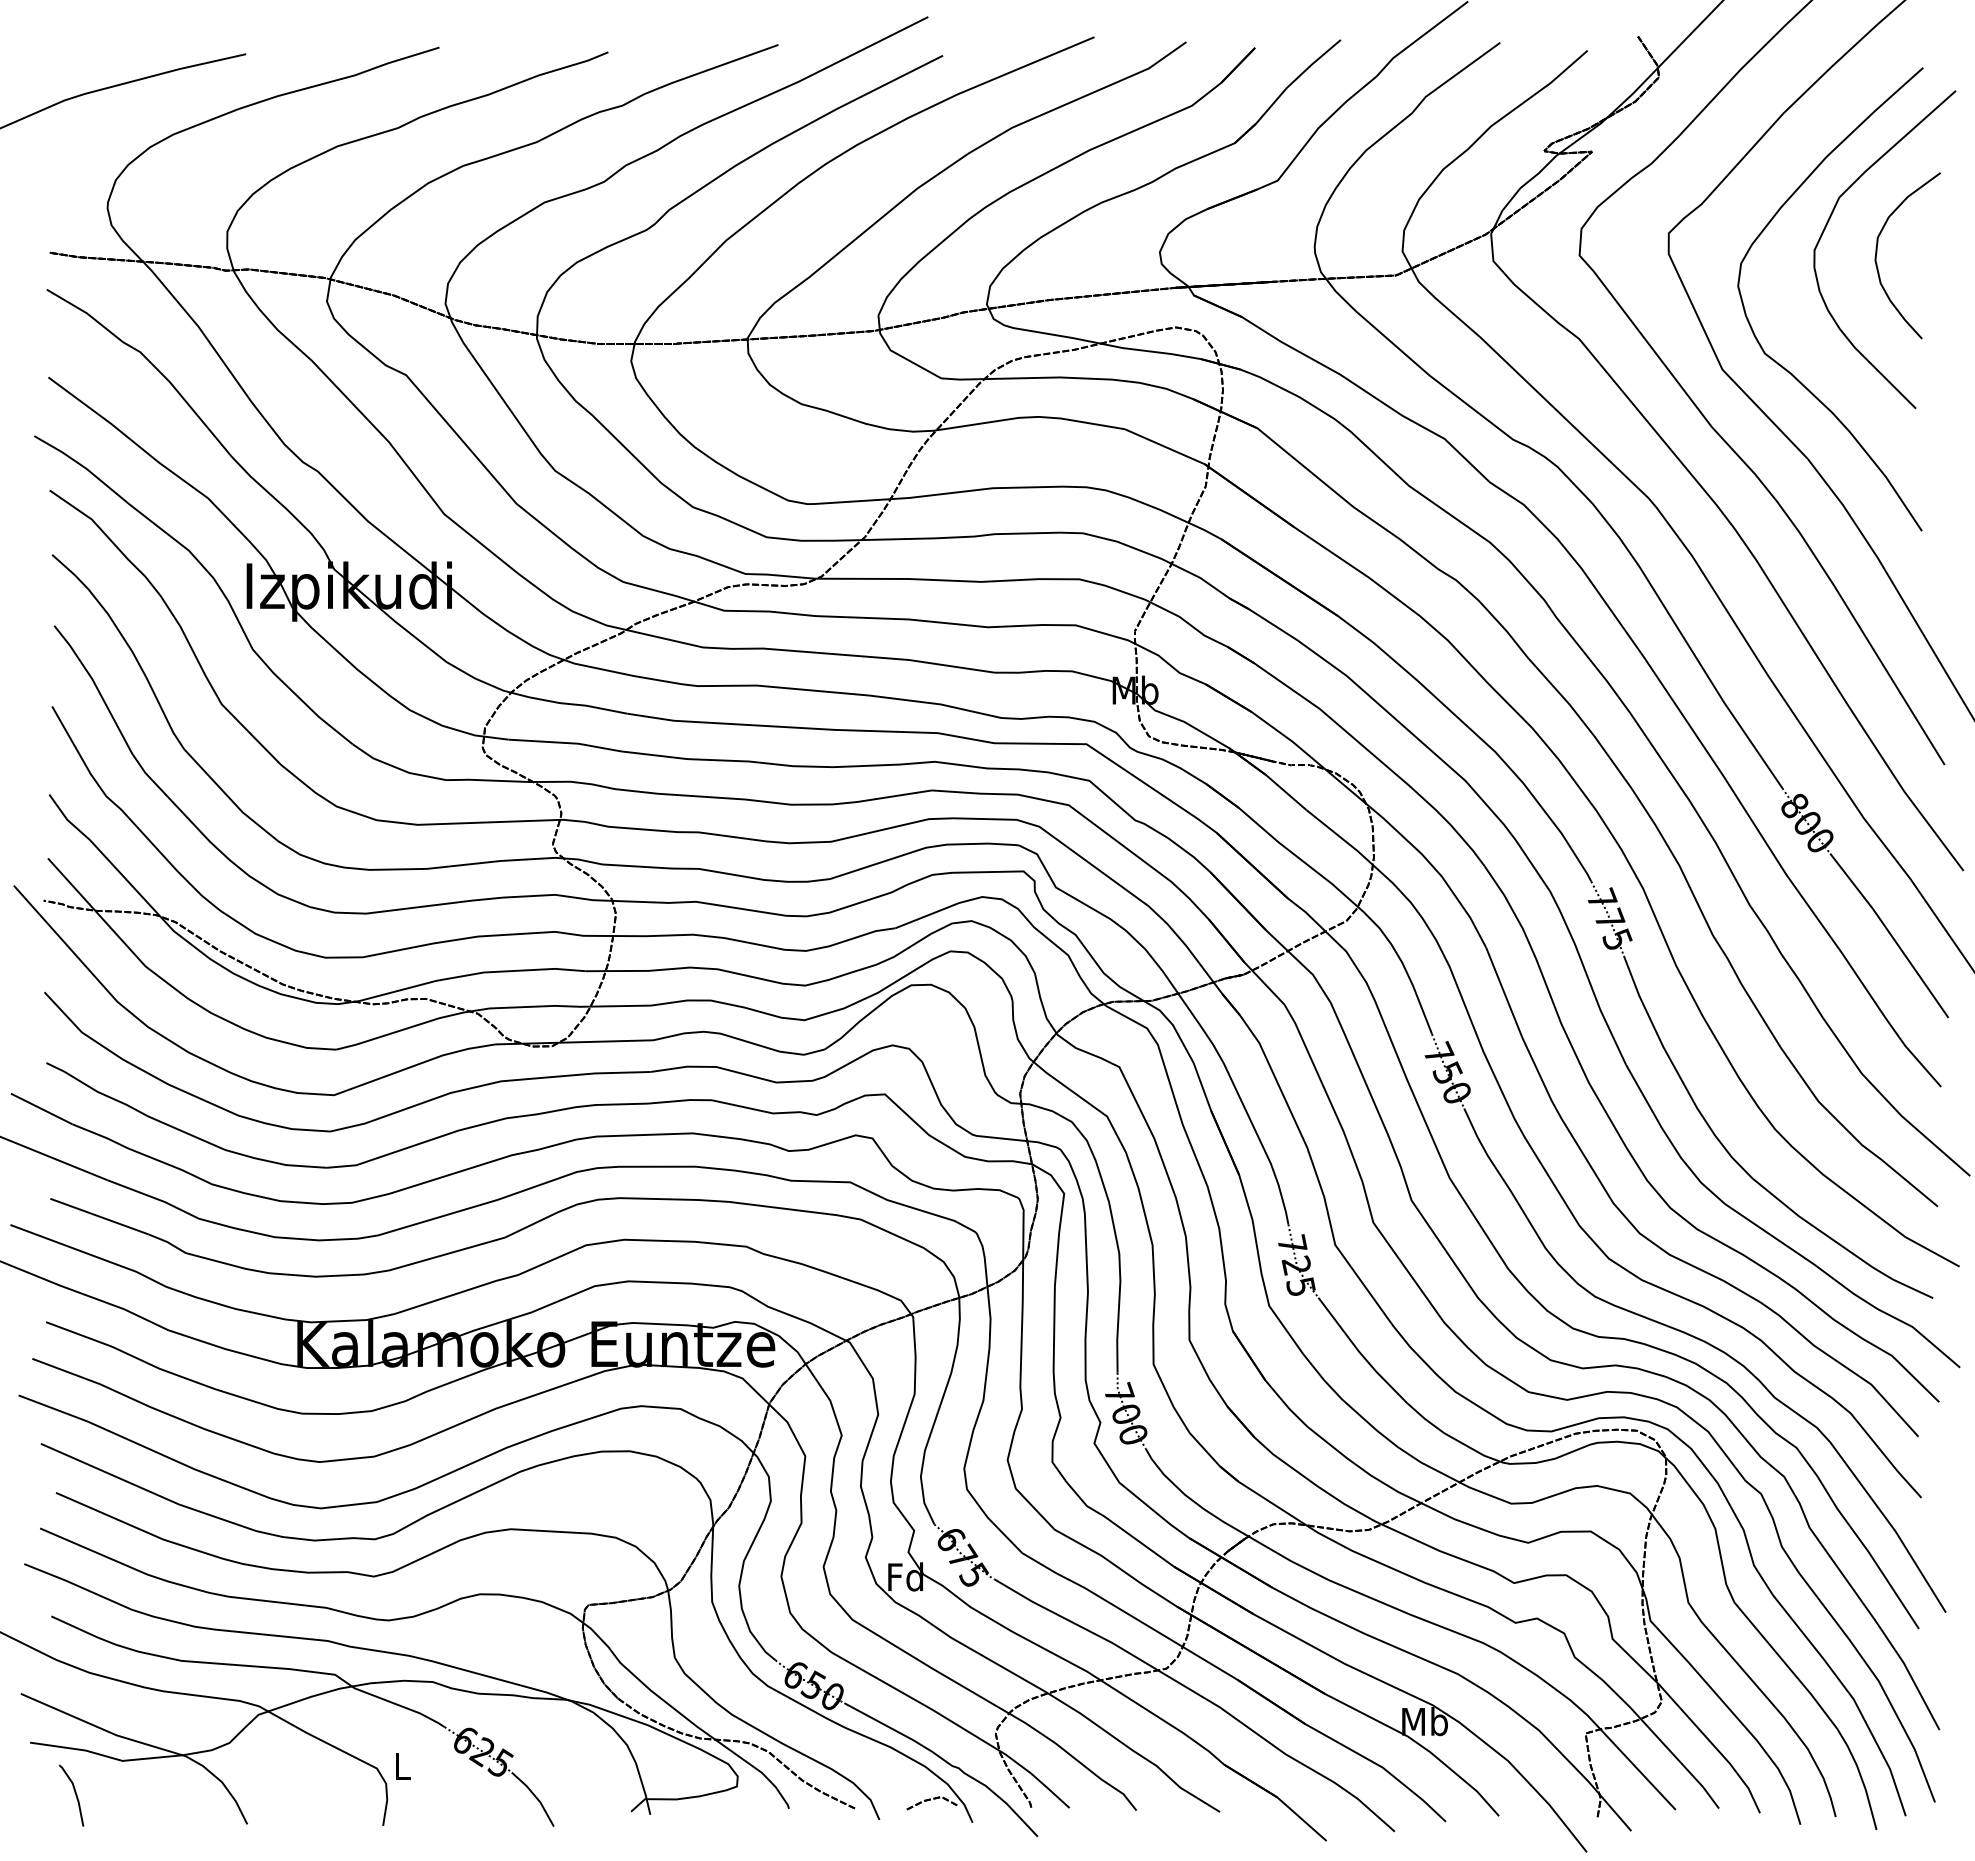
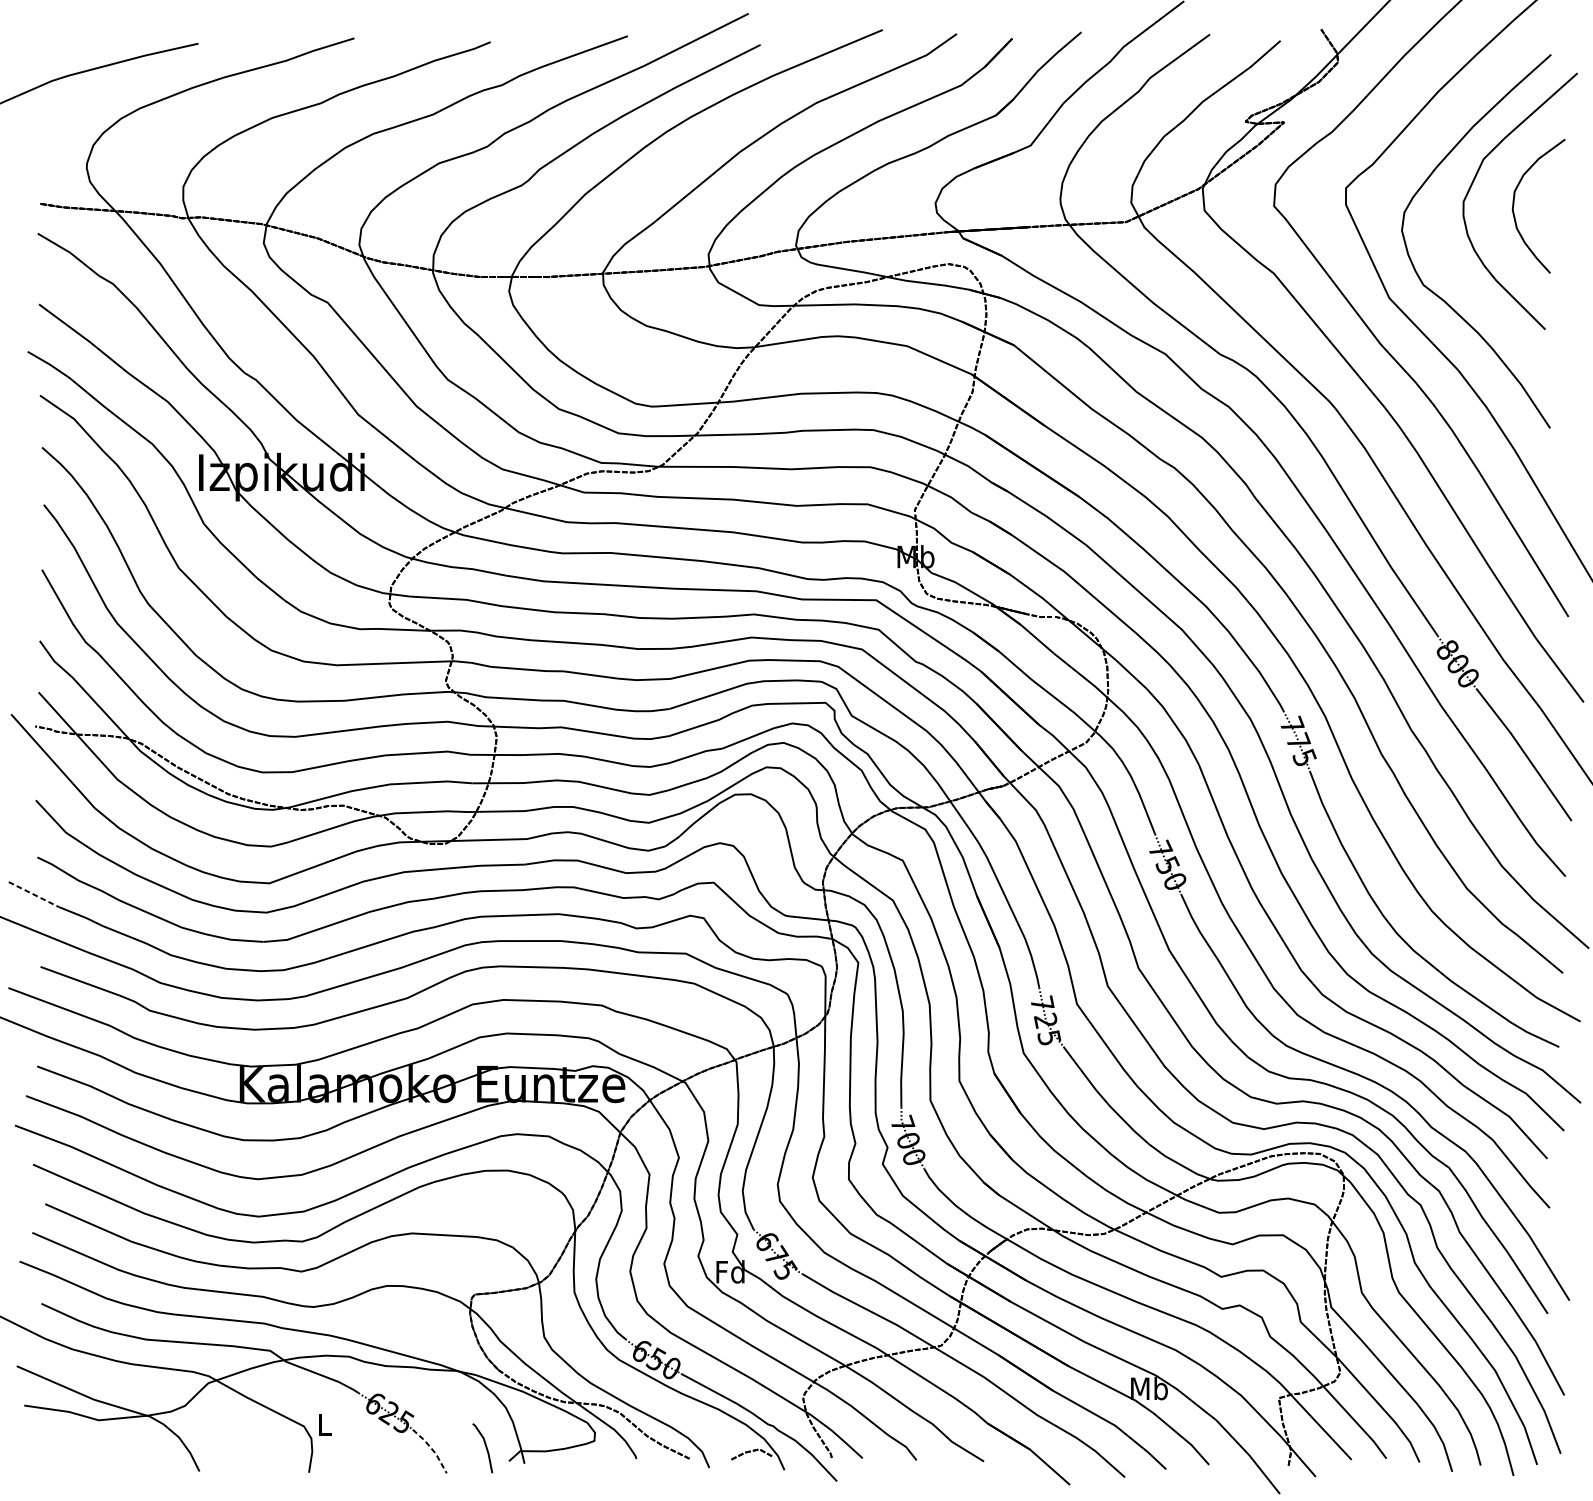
line: (42, 1109) -> (34, 894), solid -> dashed
line: (75, 1795) -> (485, 1448), moved
line: (535, 1797) -> (431, 1449), solid -> dashed

